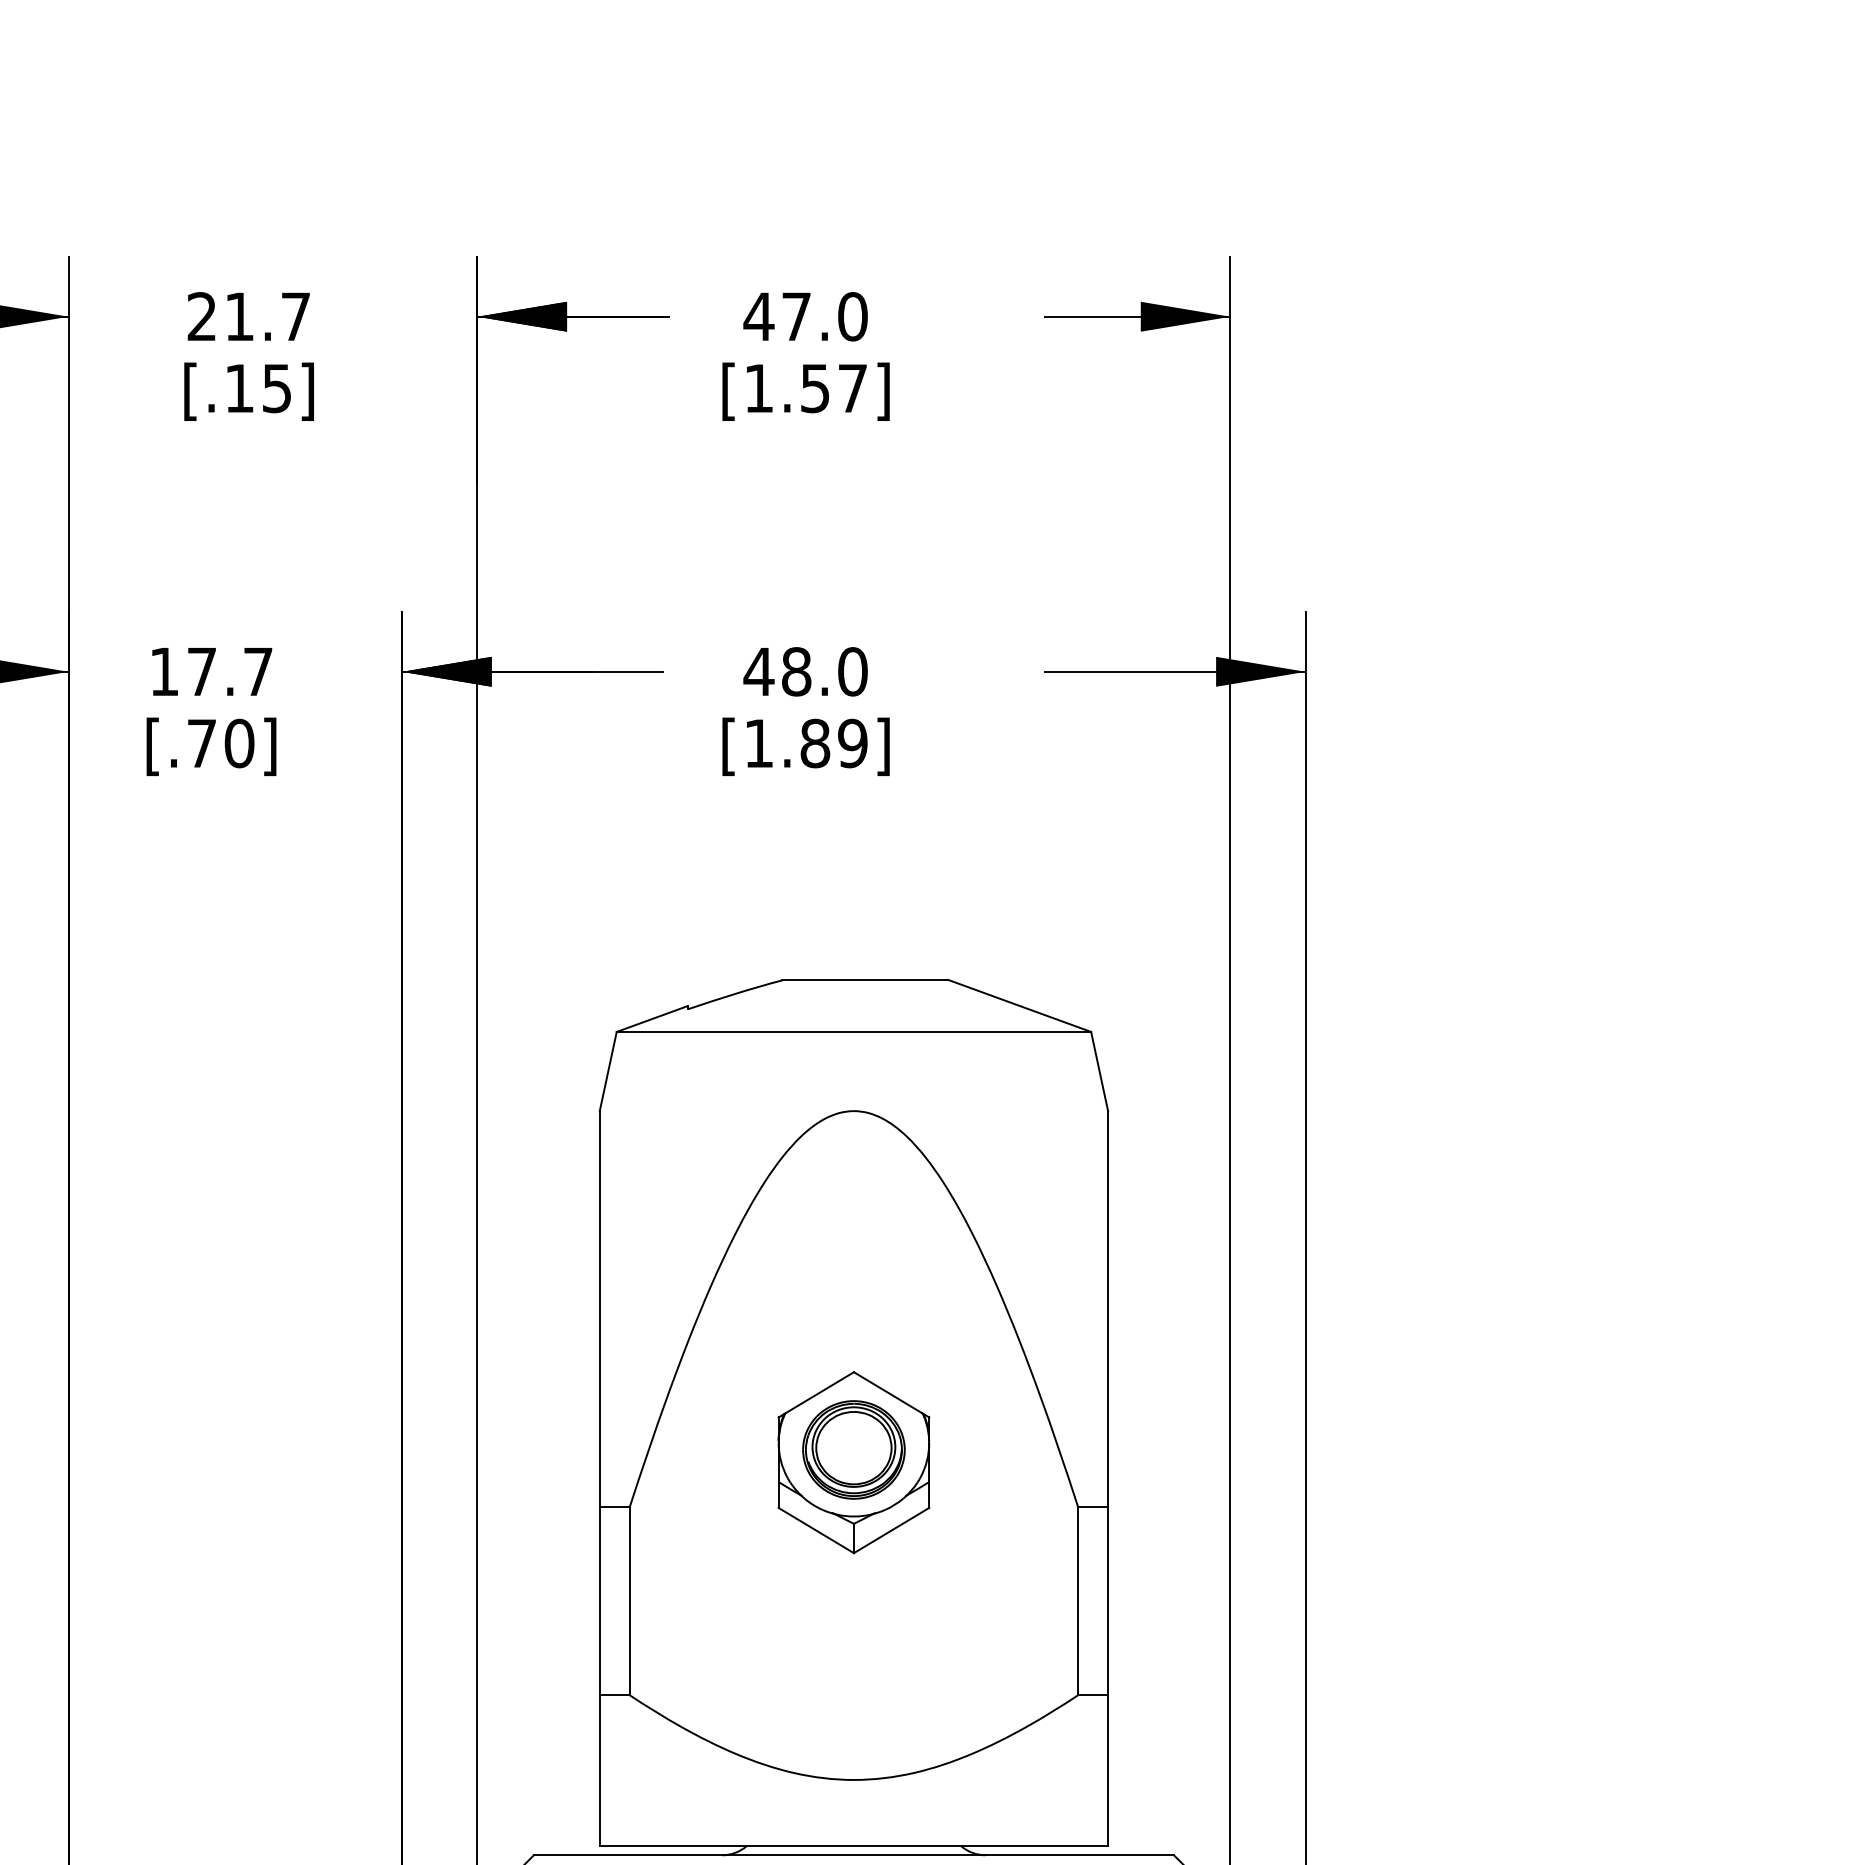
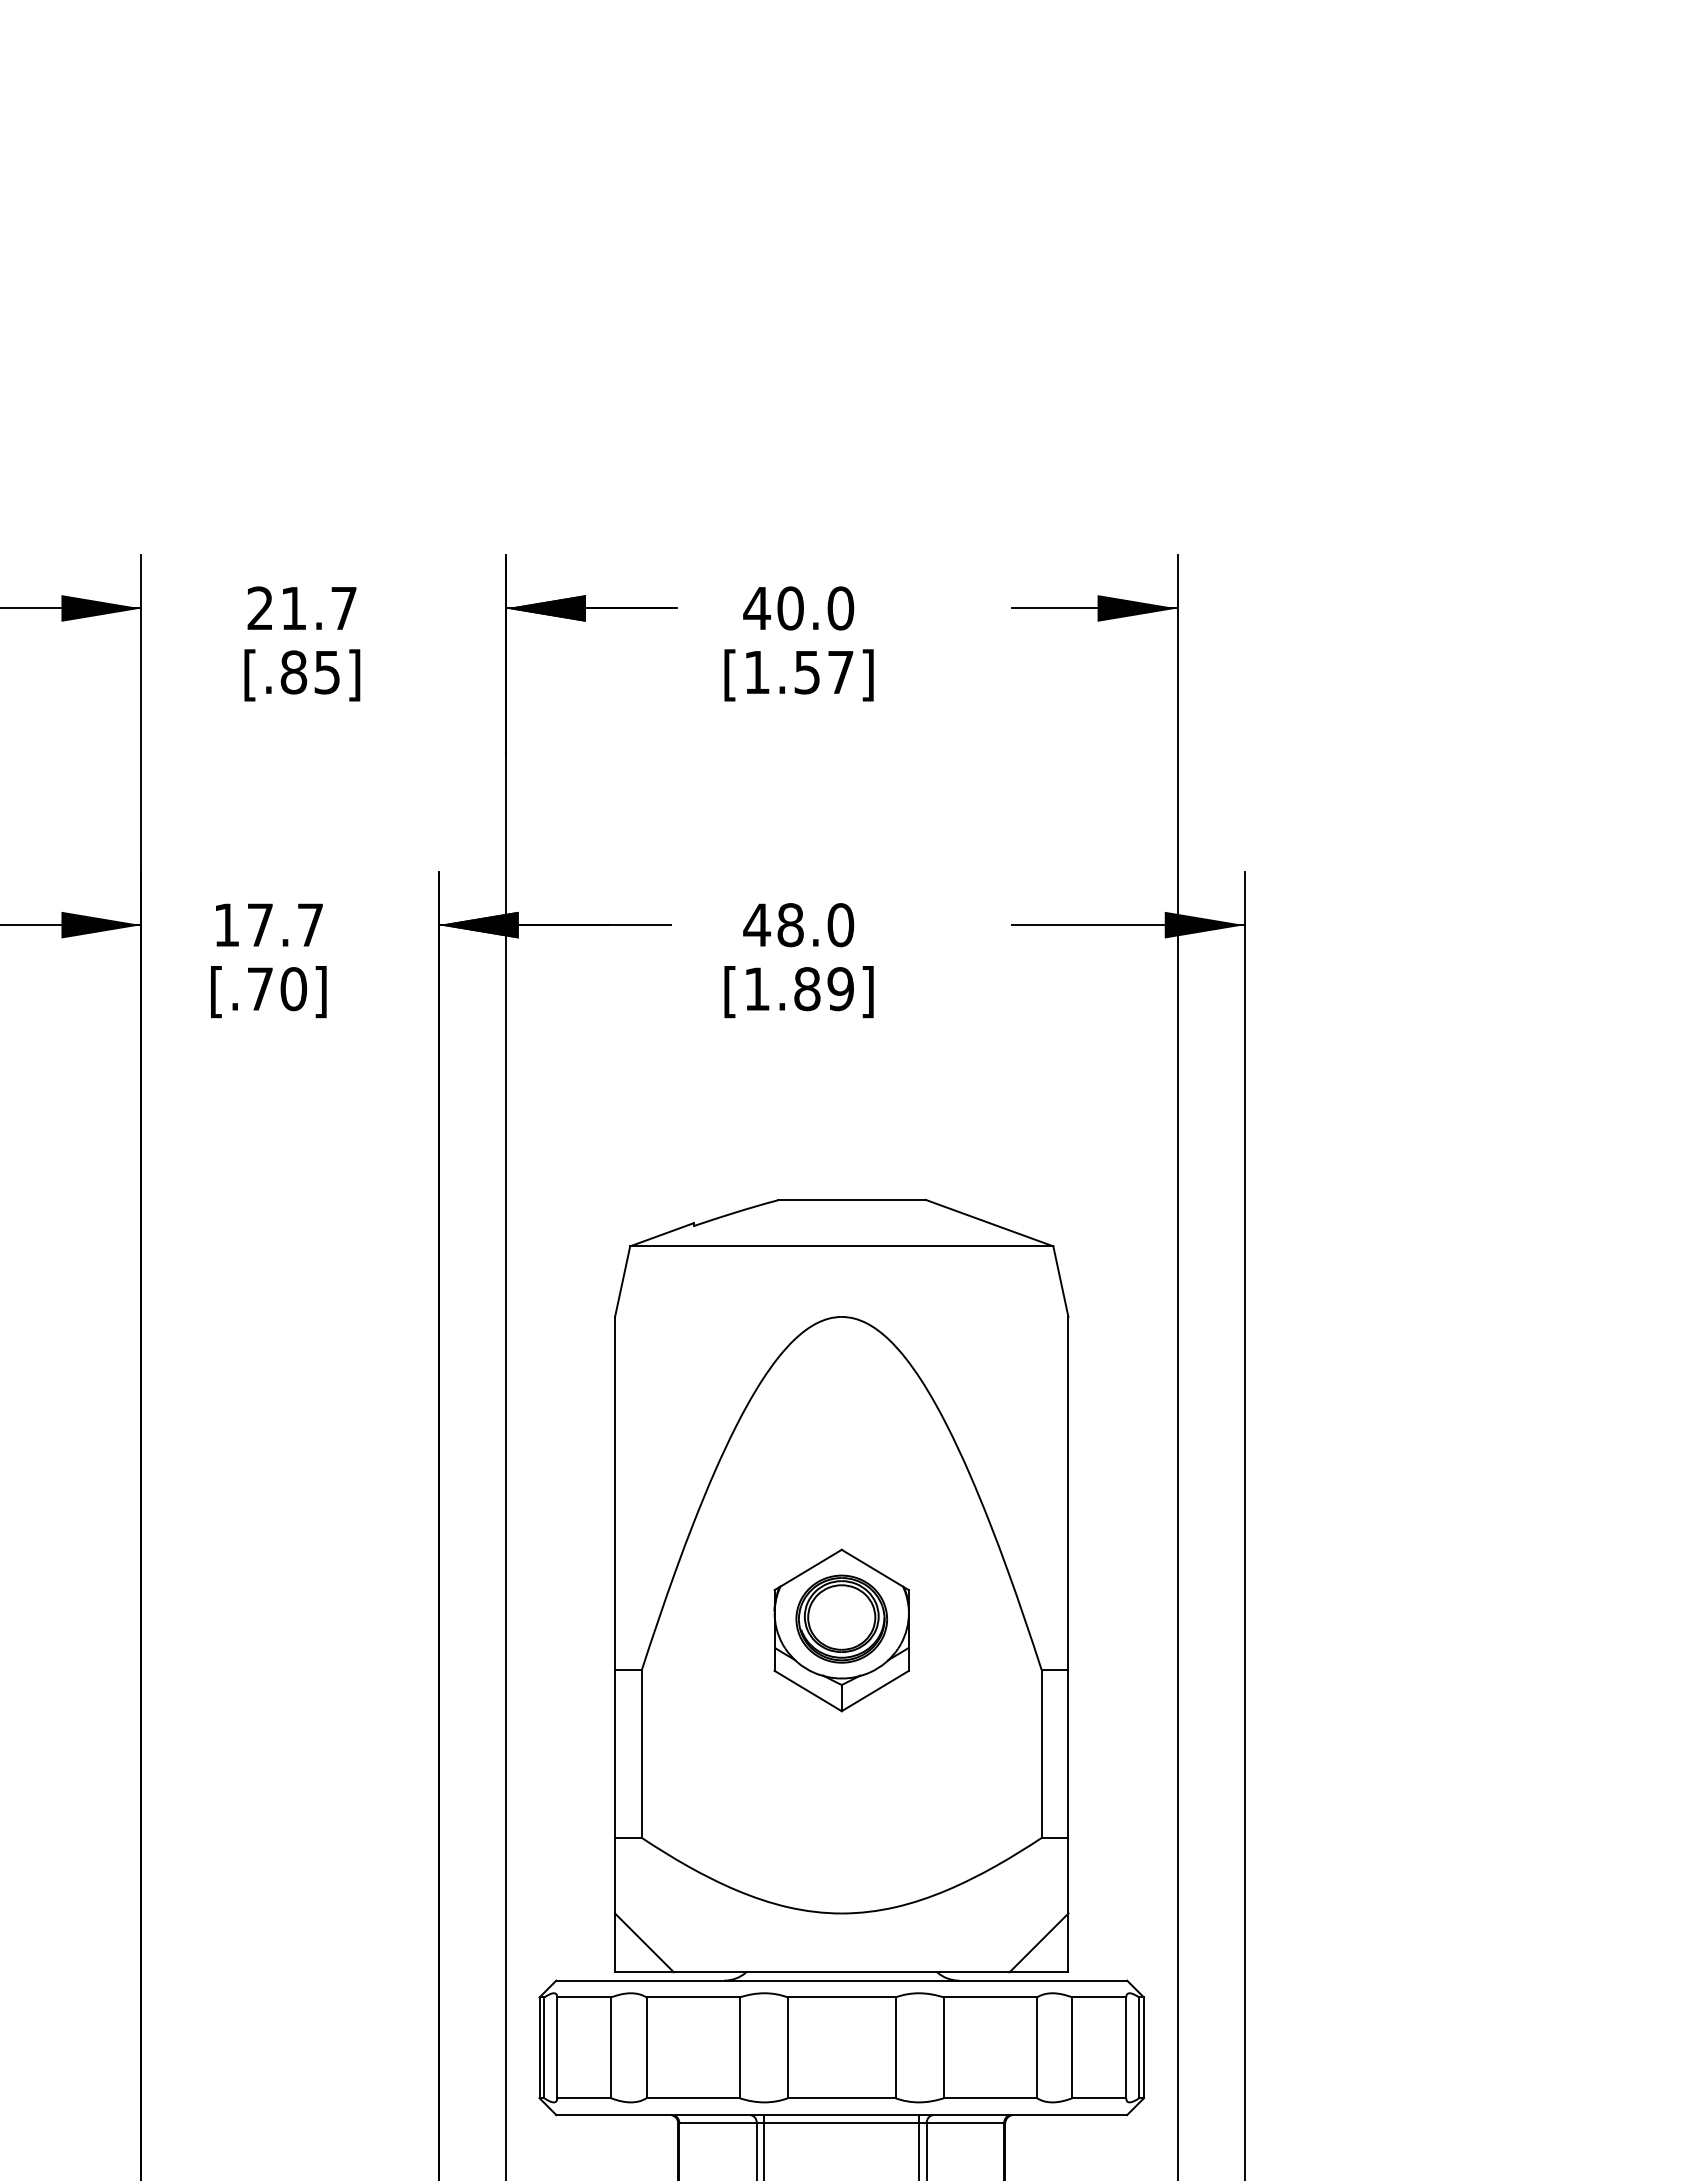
text: (796, 316) -> (790, 608), 47.0 -> 40.0
text: (239, 388) -> (293, 672), [.15] -> [.85]
line: (631, 1812) -> (643, 1942), added
line: (1074, 1812) -> (1038, 1942), added

